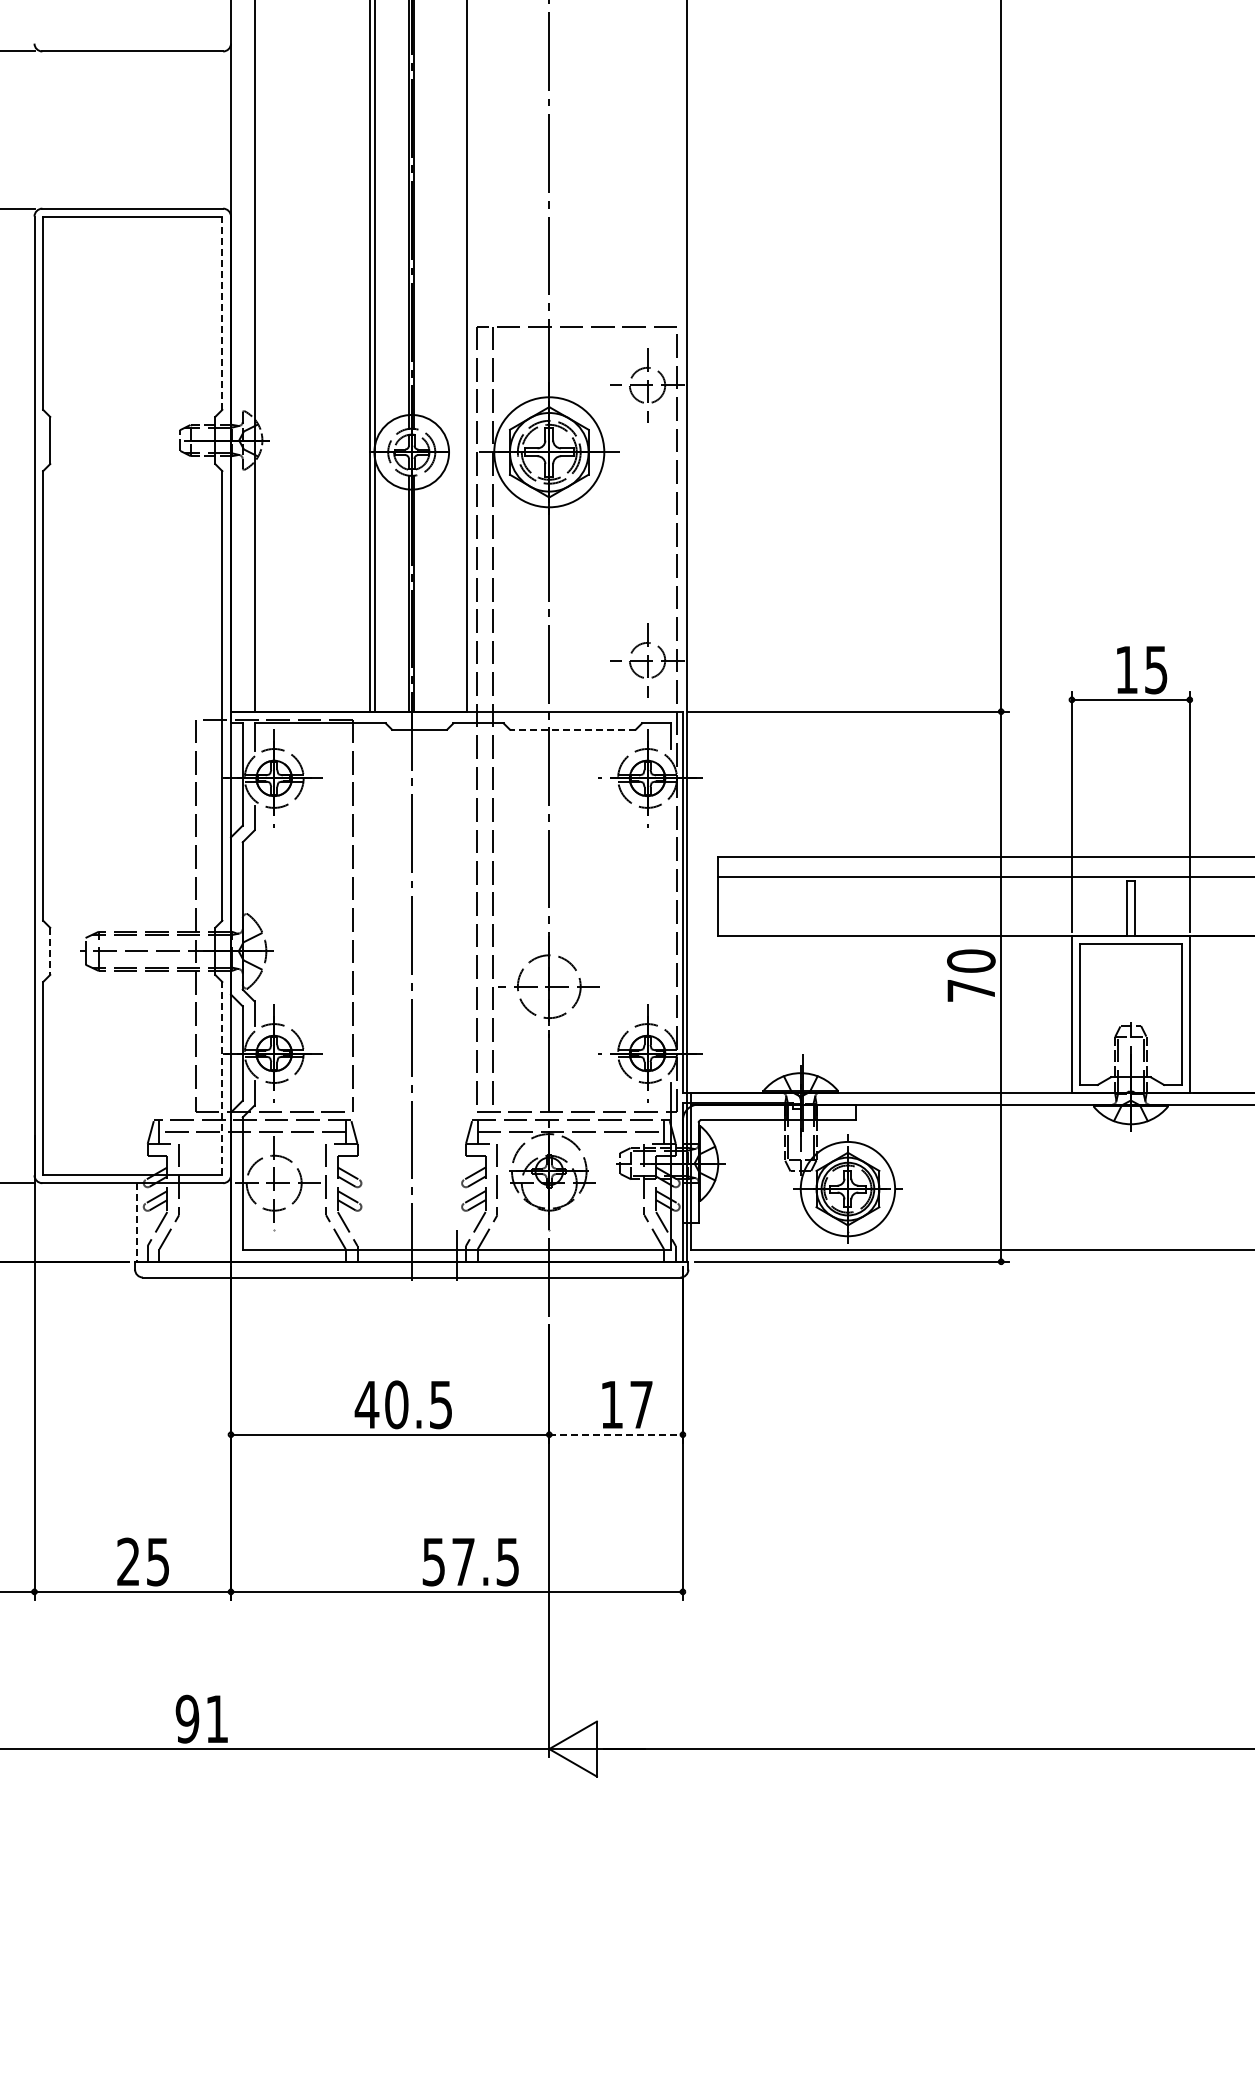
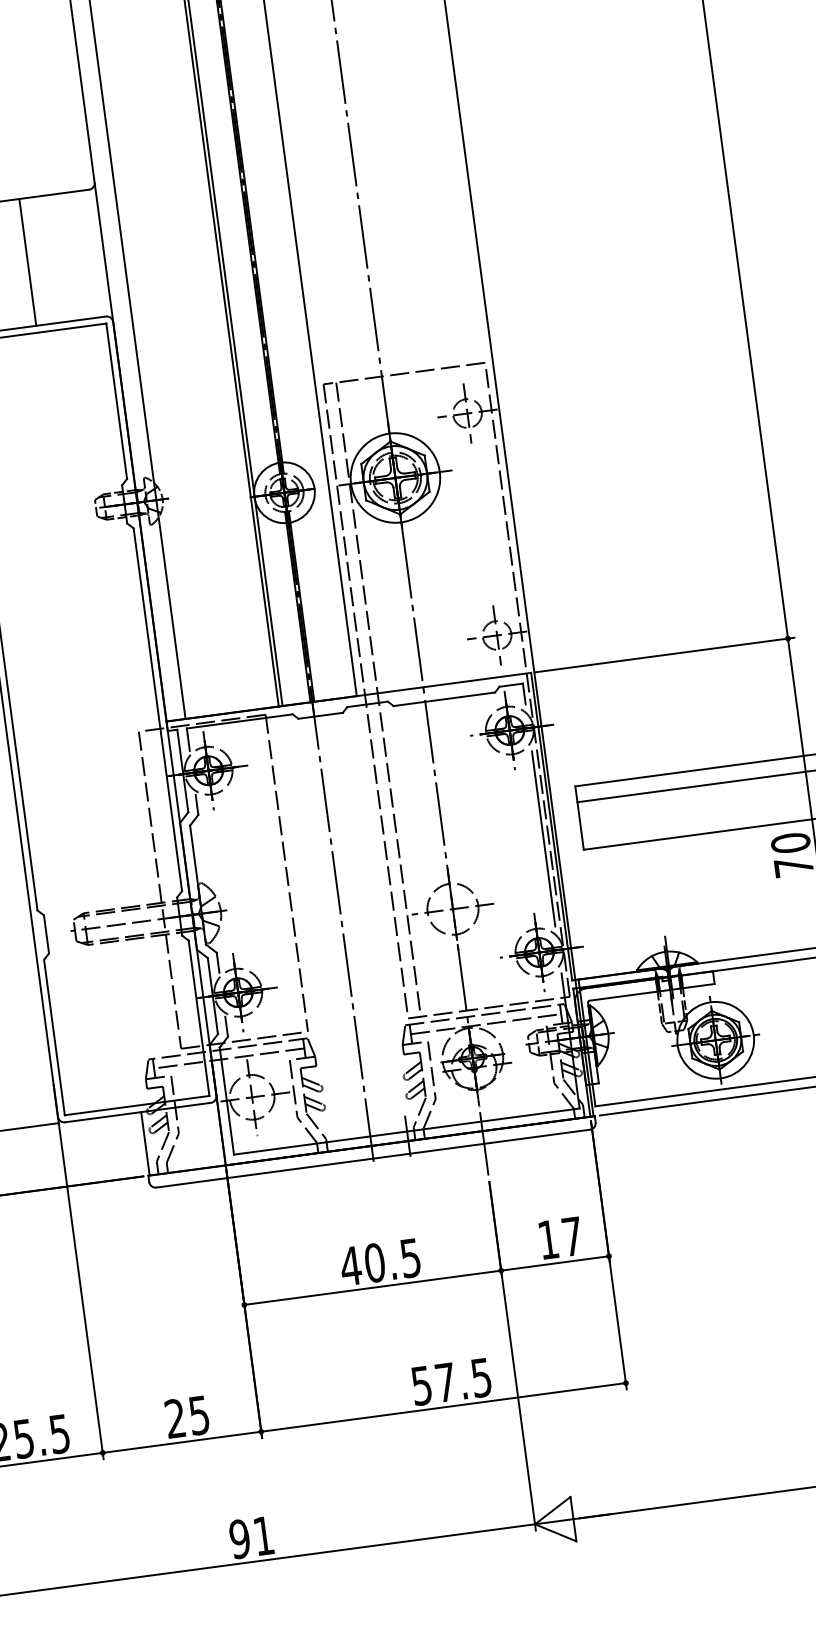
line: (136, 129) -> (27, 261), added
line: (222, 313) -> (116, 401), dashed -> solid
line: (572, 729) -> (444, 699), dashed -> solid
line: (671, 915) -> (543, 838), added
line: (50, 951) -> (46, 934), dashed -> solid
line: (222, 1077) -> (199, 1017), dashed -> solid
line: (136, 1223) -> (145, 1144), dashed -> solid
line: (616, 1434) -> (555, 1263), dashed -> solid

